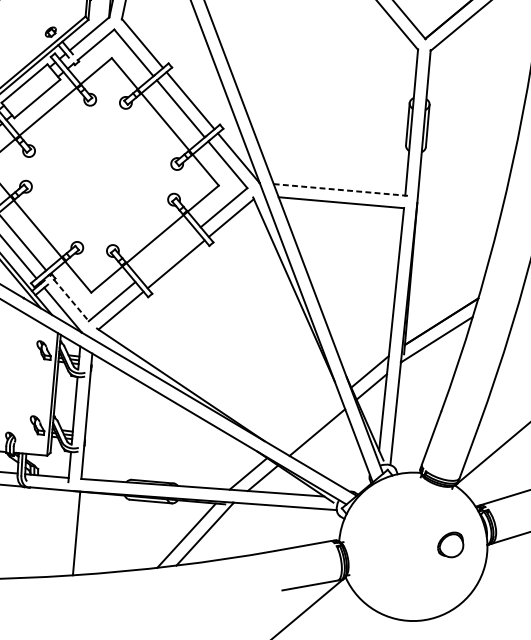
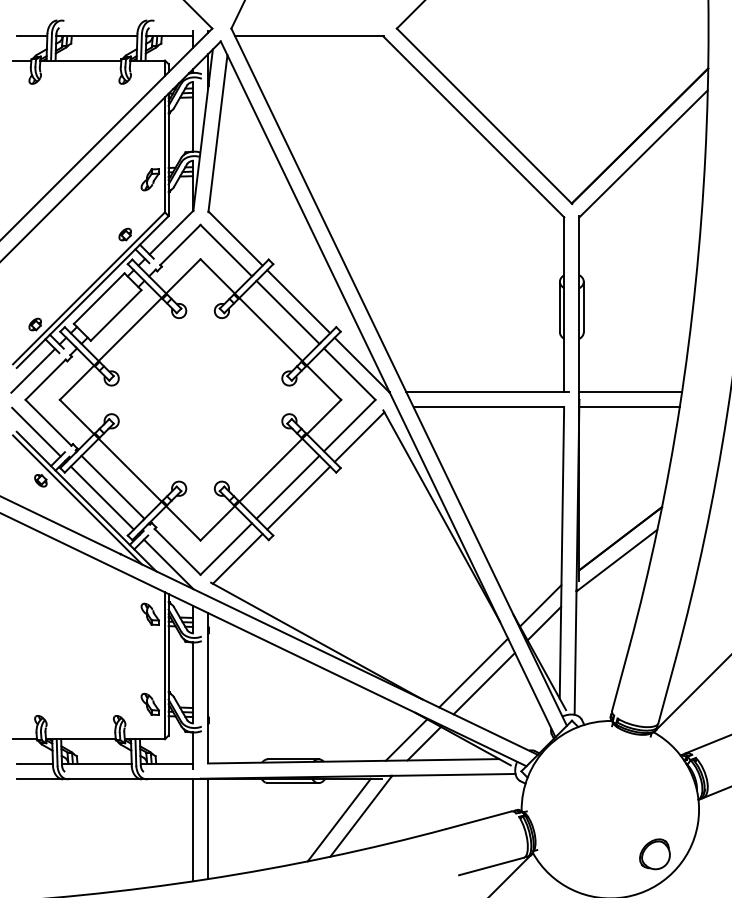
line: (342, 190) -> (488, 392), dashed -> solid
line: (460, 200) -> (630, 392), added
line: (458, 213) -> (629, 407), added
line: (167, 253) -> (287, 486), added
line: (72, 300) -> (178, 552), dashed -> solid
line: (309, 422) -> (473, 672), added
line: (64, 532) -> (193, 829), added
part: (450, 544) -> (654, 854), moved

